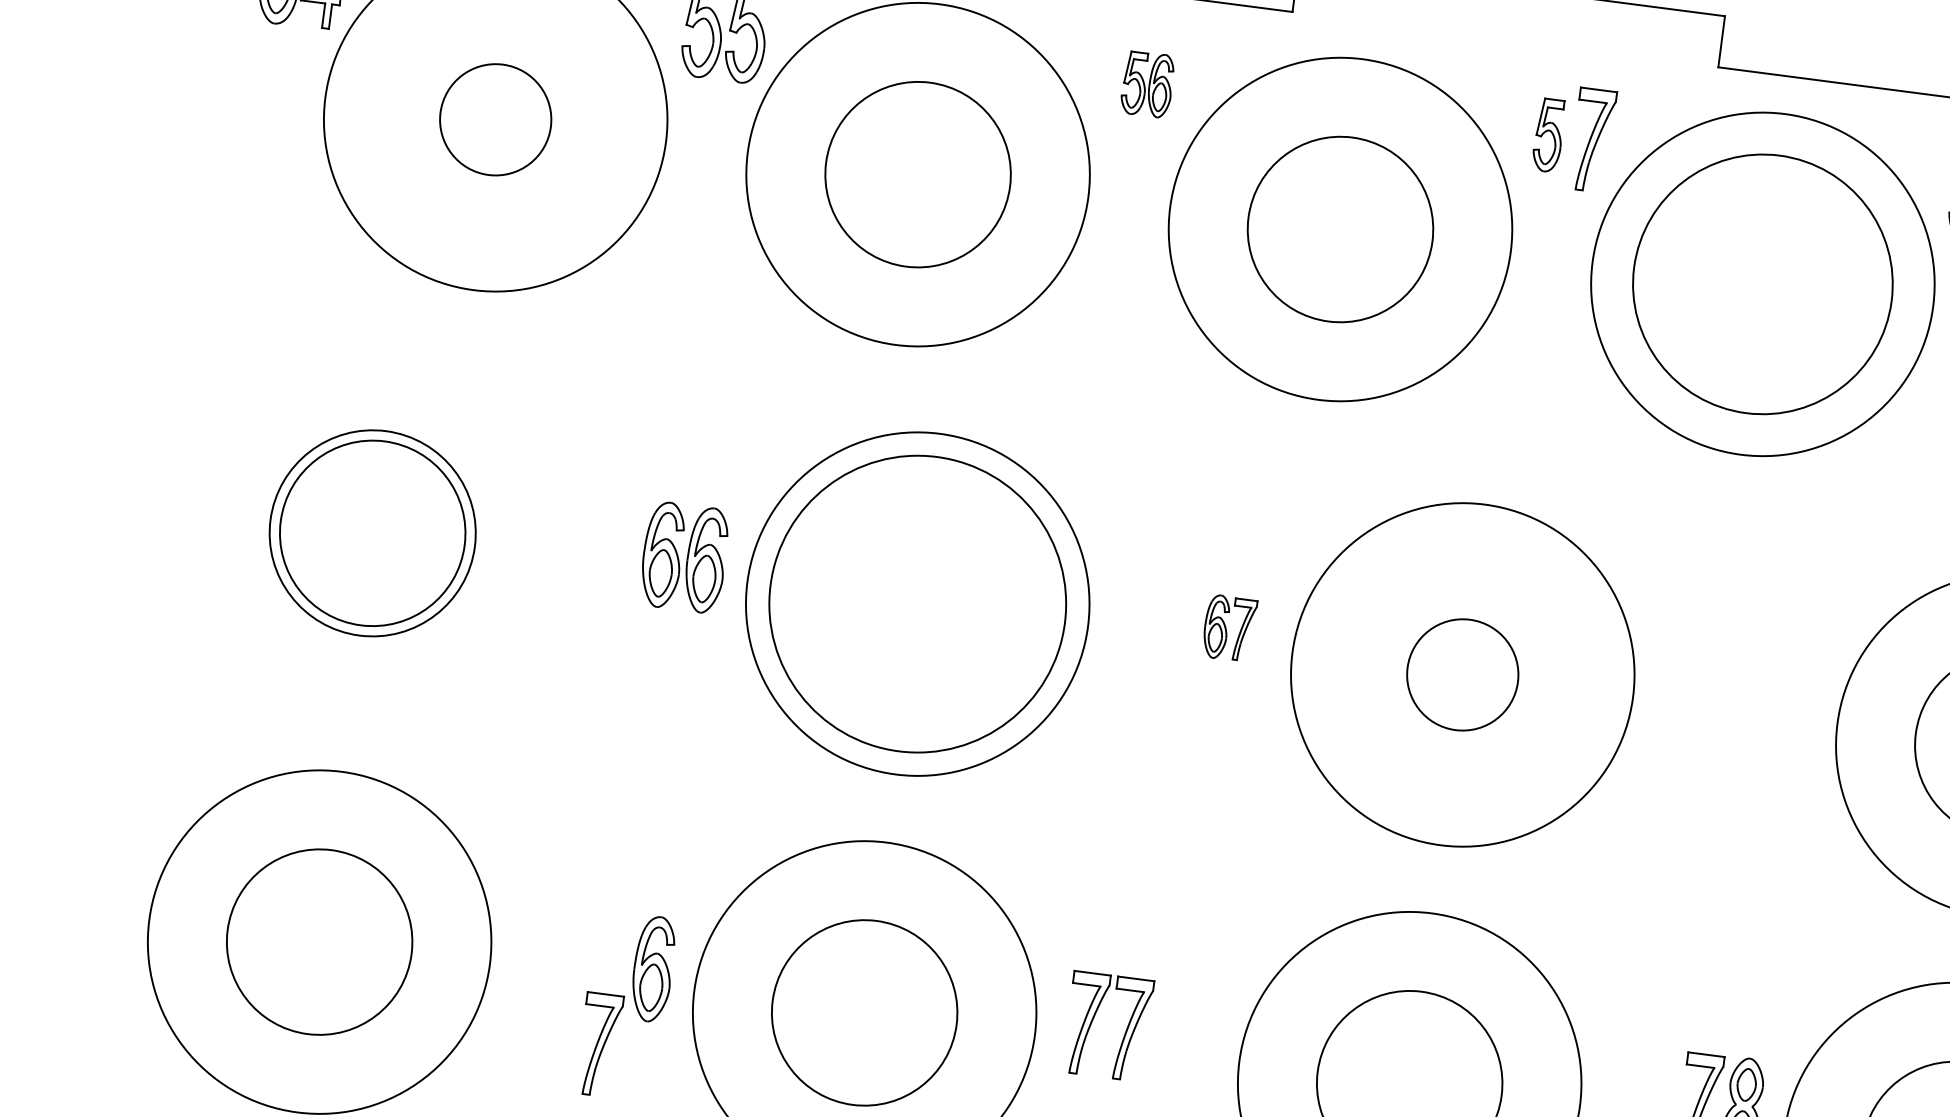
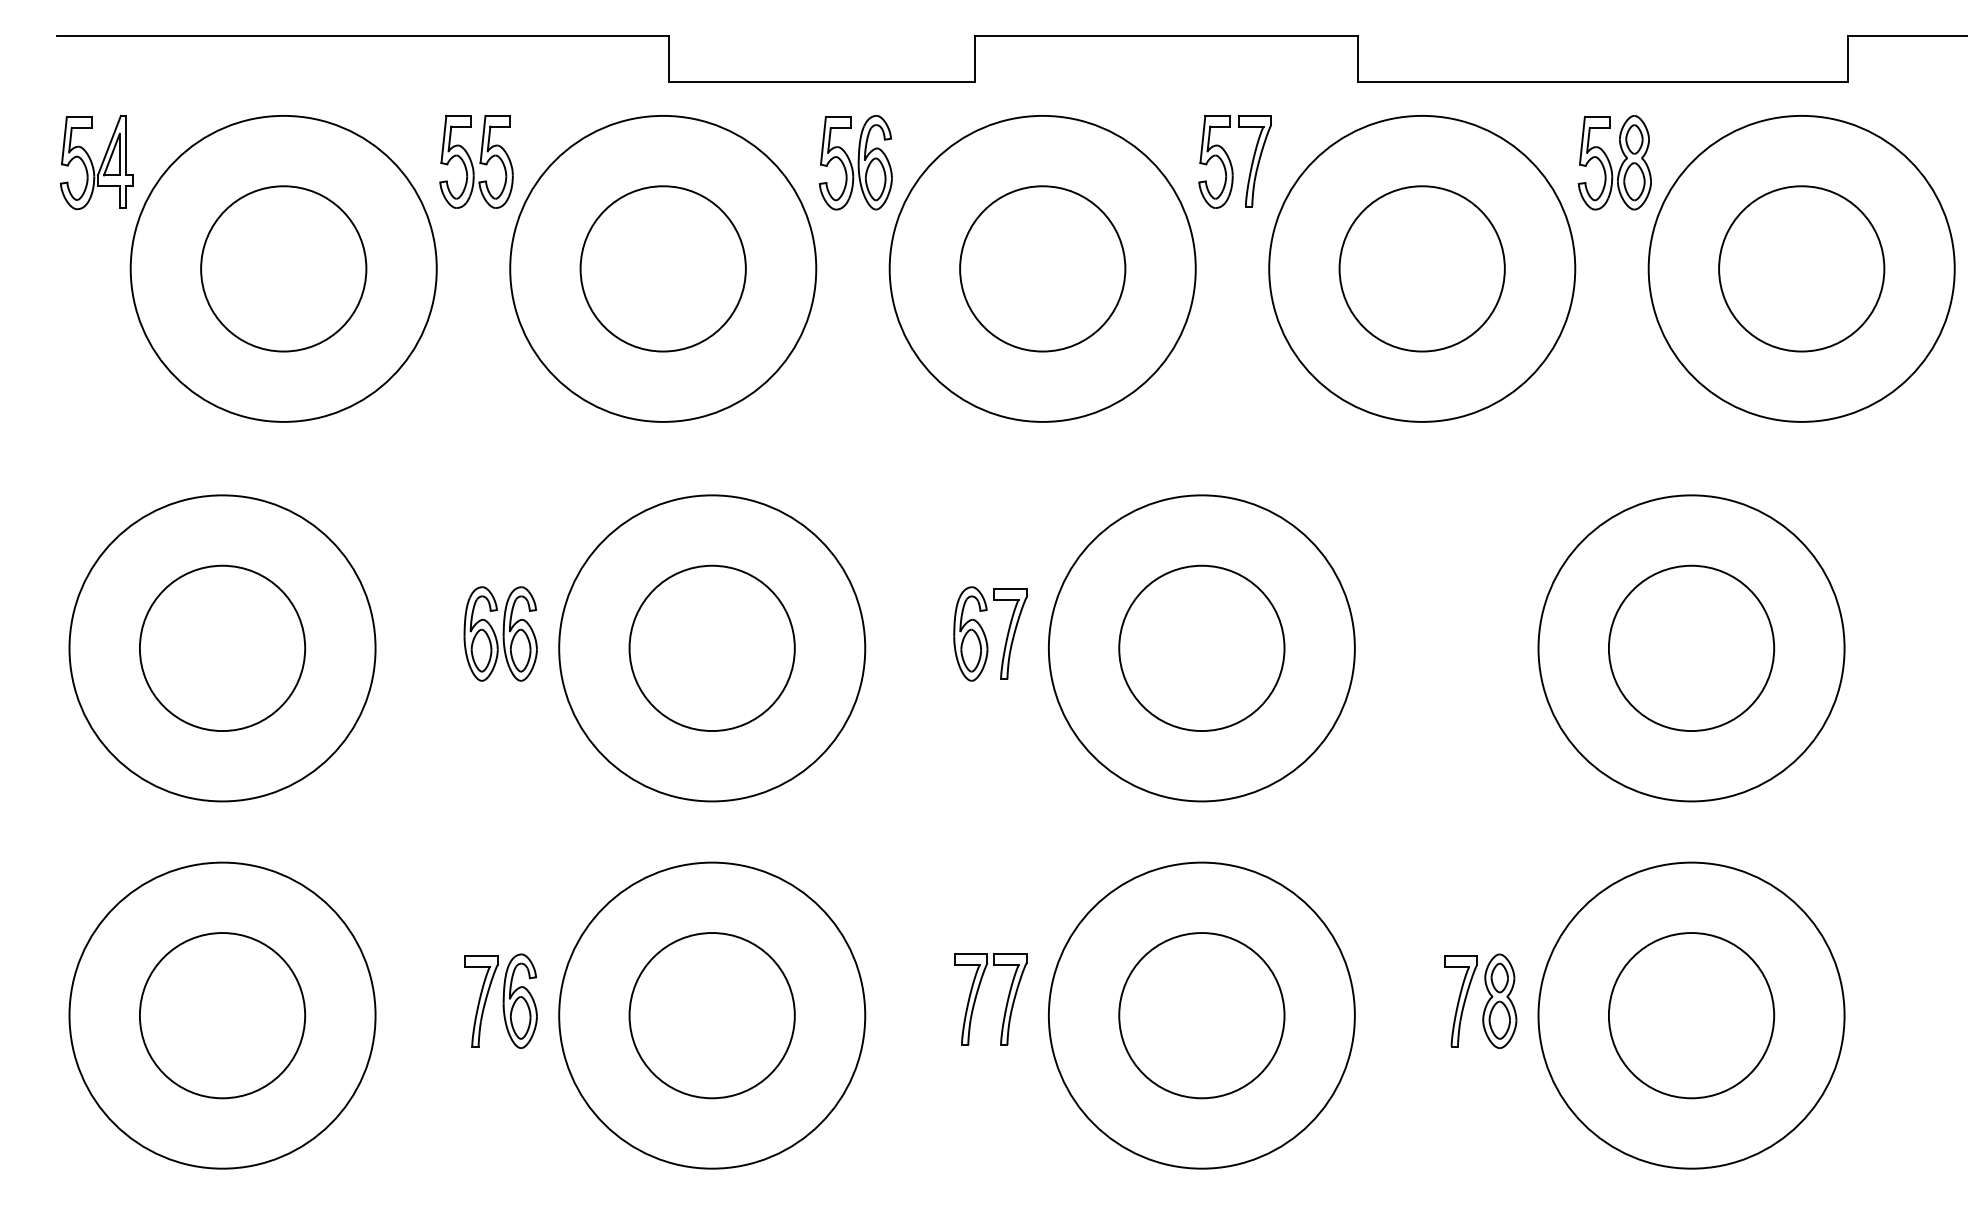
part: (1147, 84) -> (855, 162), size x1.67
circle: (495, 119) -> (283, 268), size x1.67
part: (1548, 134) -> (1215, 161), size x1.43
circle: (1762, 283) -> (1421, 268), size x0.71
circle: (372, 533) -> (222, 648), size x1.67
circle: (916, 604) -> (711, 648), size x0.62
part: (1229, 627) -> (990, 633), size x1.67
circle: (1462, 674) -> (1201, 648), size x1.67
part: (1093, 1019) -> (977, 995), moved
part: (599, 1045) -> (481, 1001), moved

